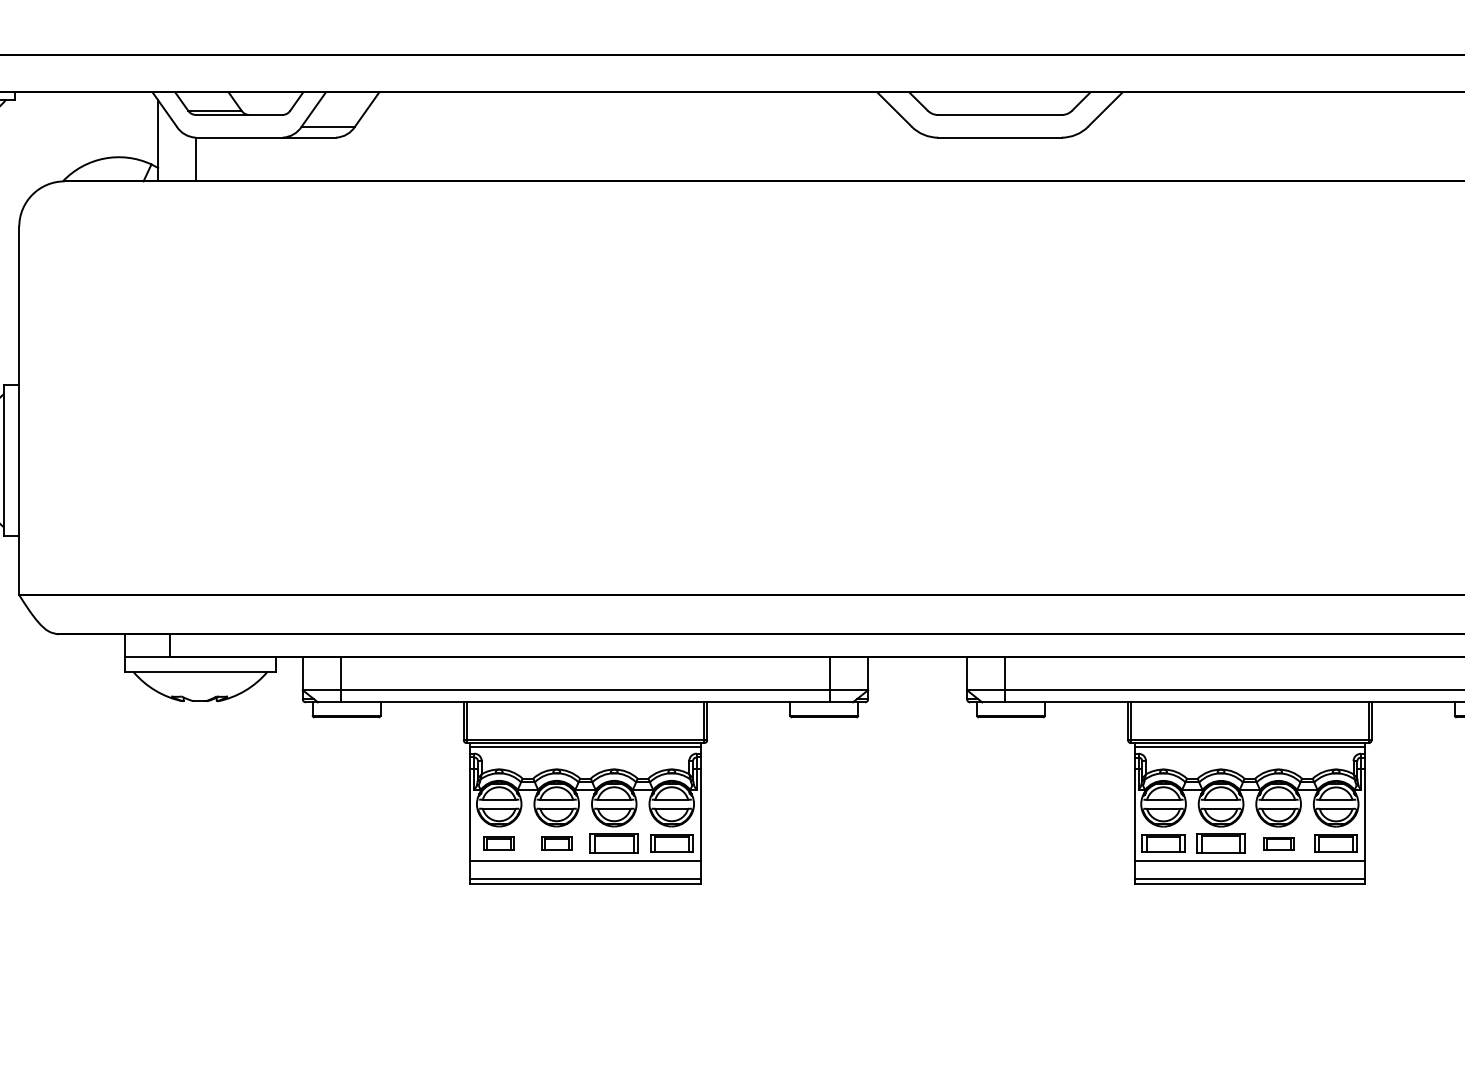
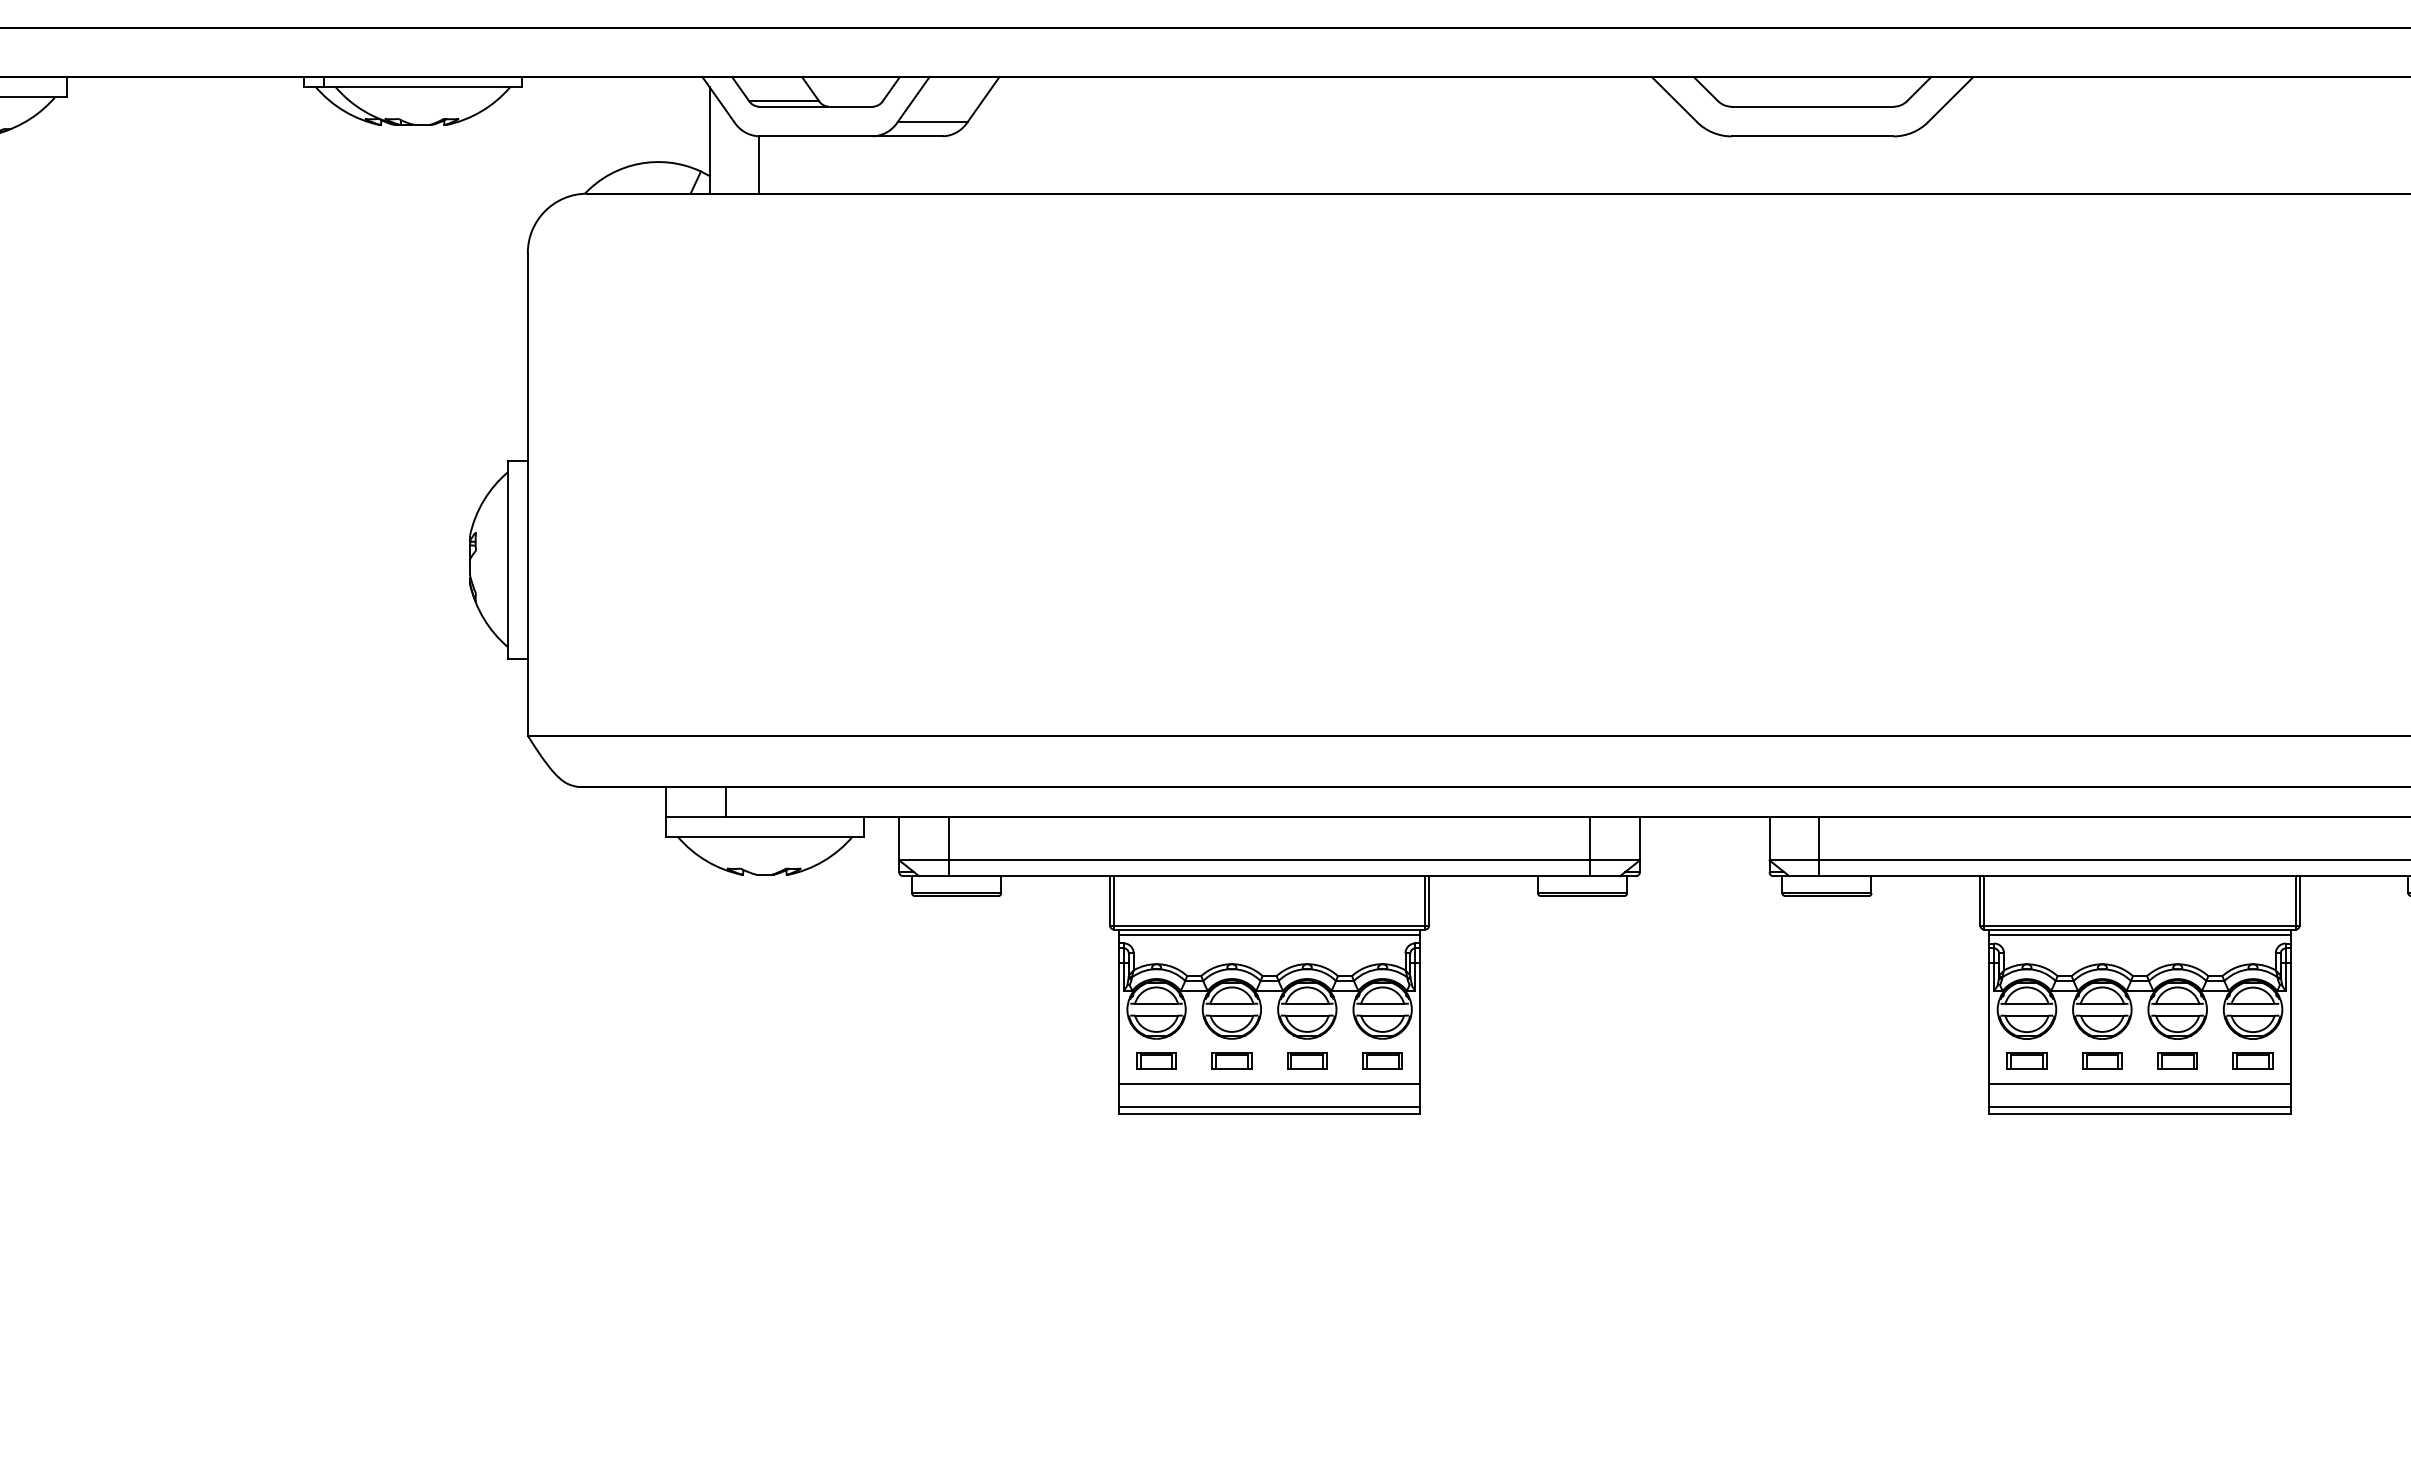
part: (614, 843) -> (1307, 1060), size x0.62
part: (671, 843) -> (1382, 1060), size x0.71
part: (1163, 843) -> (2026, 1060), size x0.71
part: (1221, 843) -> (2102, 1060), size x0.62
part: (1335, 843) -> (2252, 1060), size x0.71

